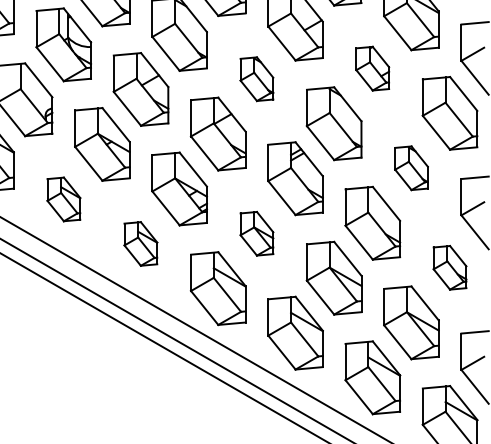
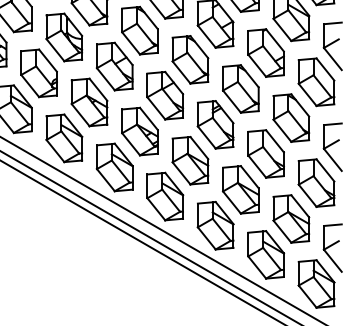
part: (371, 67) -> (265, 52), size x1.67
part: (257, 78) -> (190, 59), size x1.67
part: (411, 167) -> (291, 117), size x1.67
part: (64, 199) -> (64, 138), size x1.67
part: (257, 233) -> (190, 160), size x1.67
part: (140, 243) -> (114, 167), size x1.67
part: (449, 266) -> (316, 182), size x1.67

